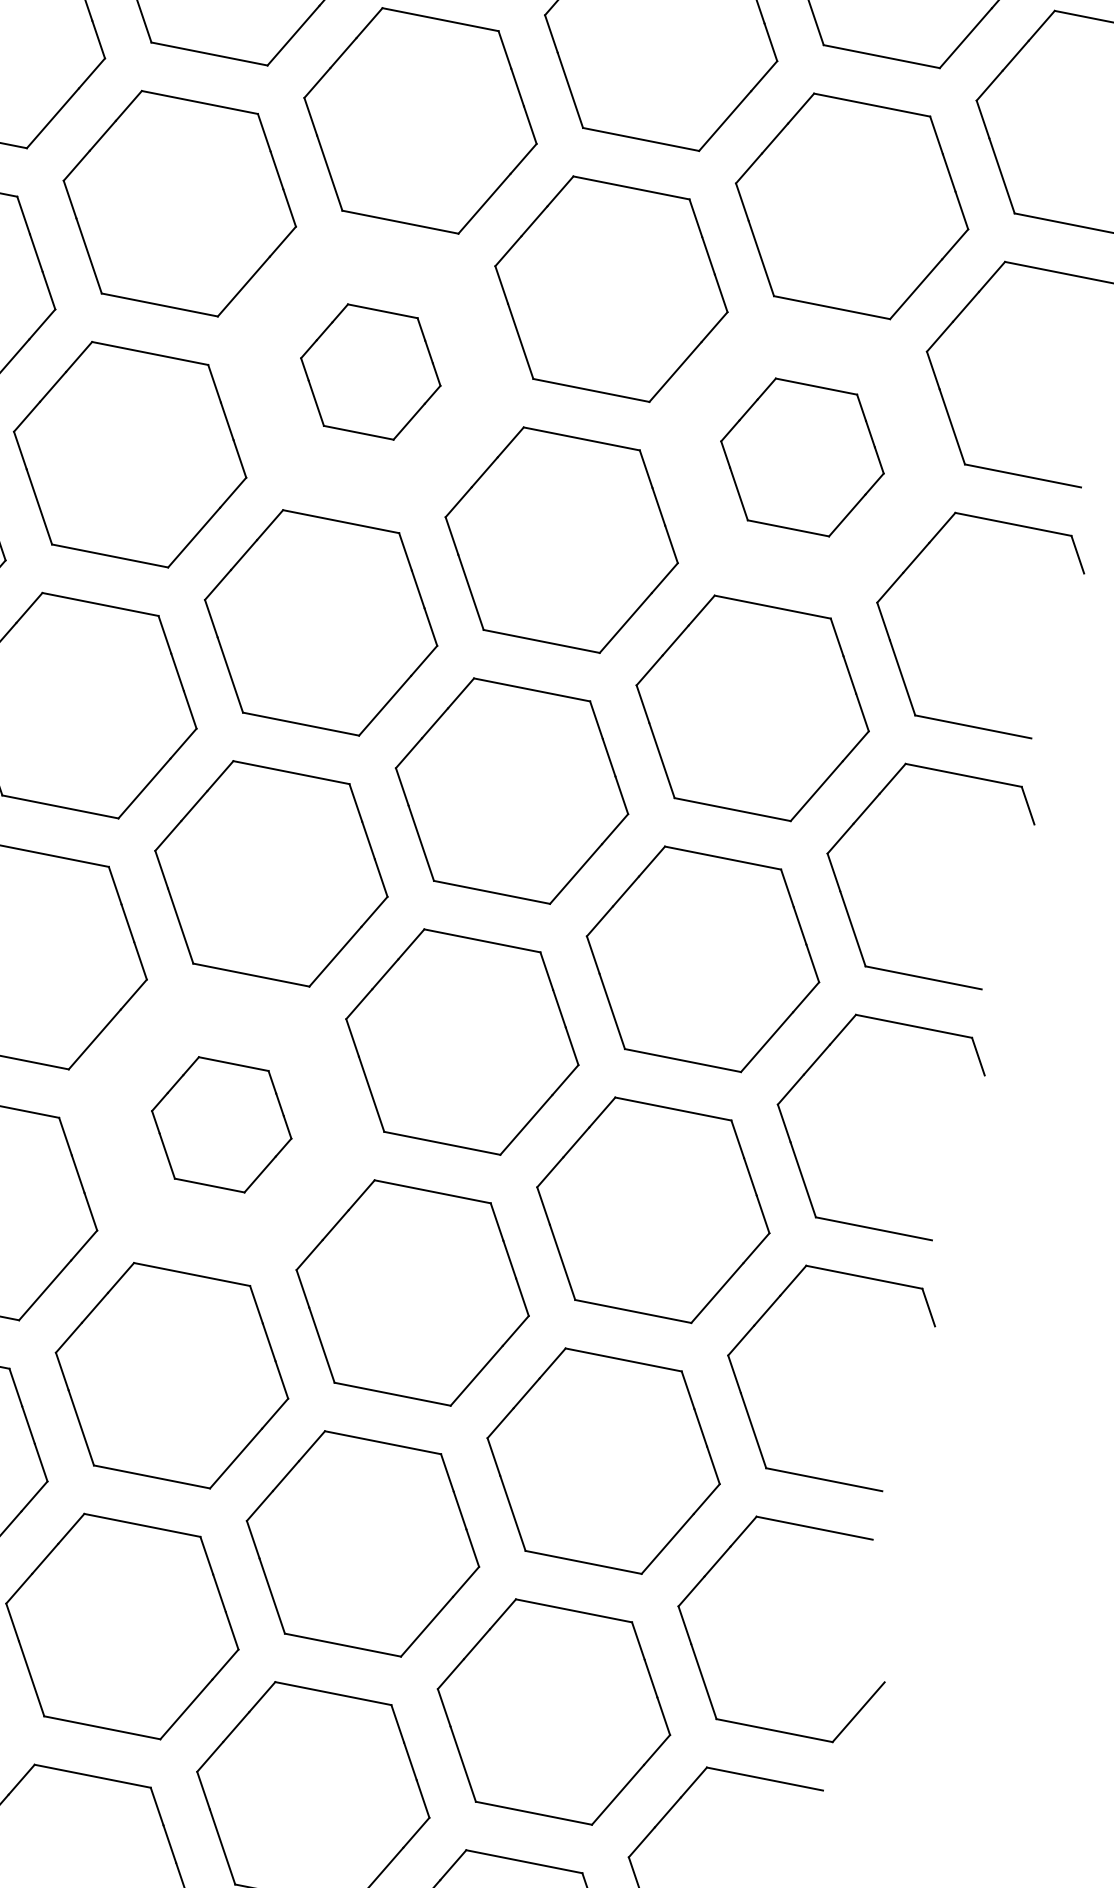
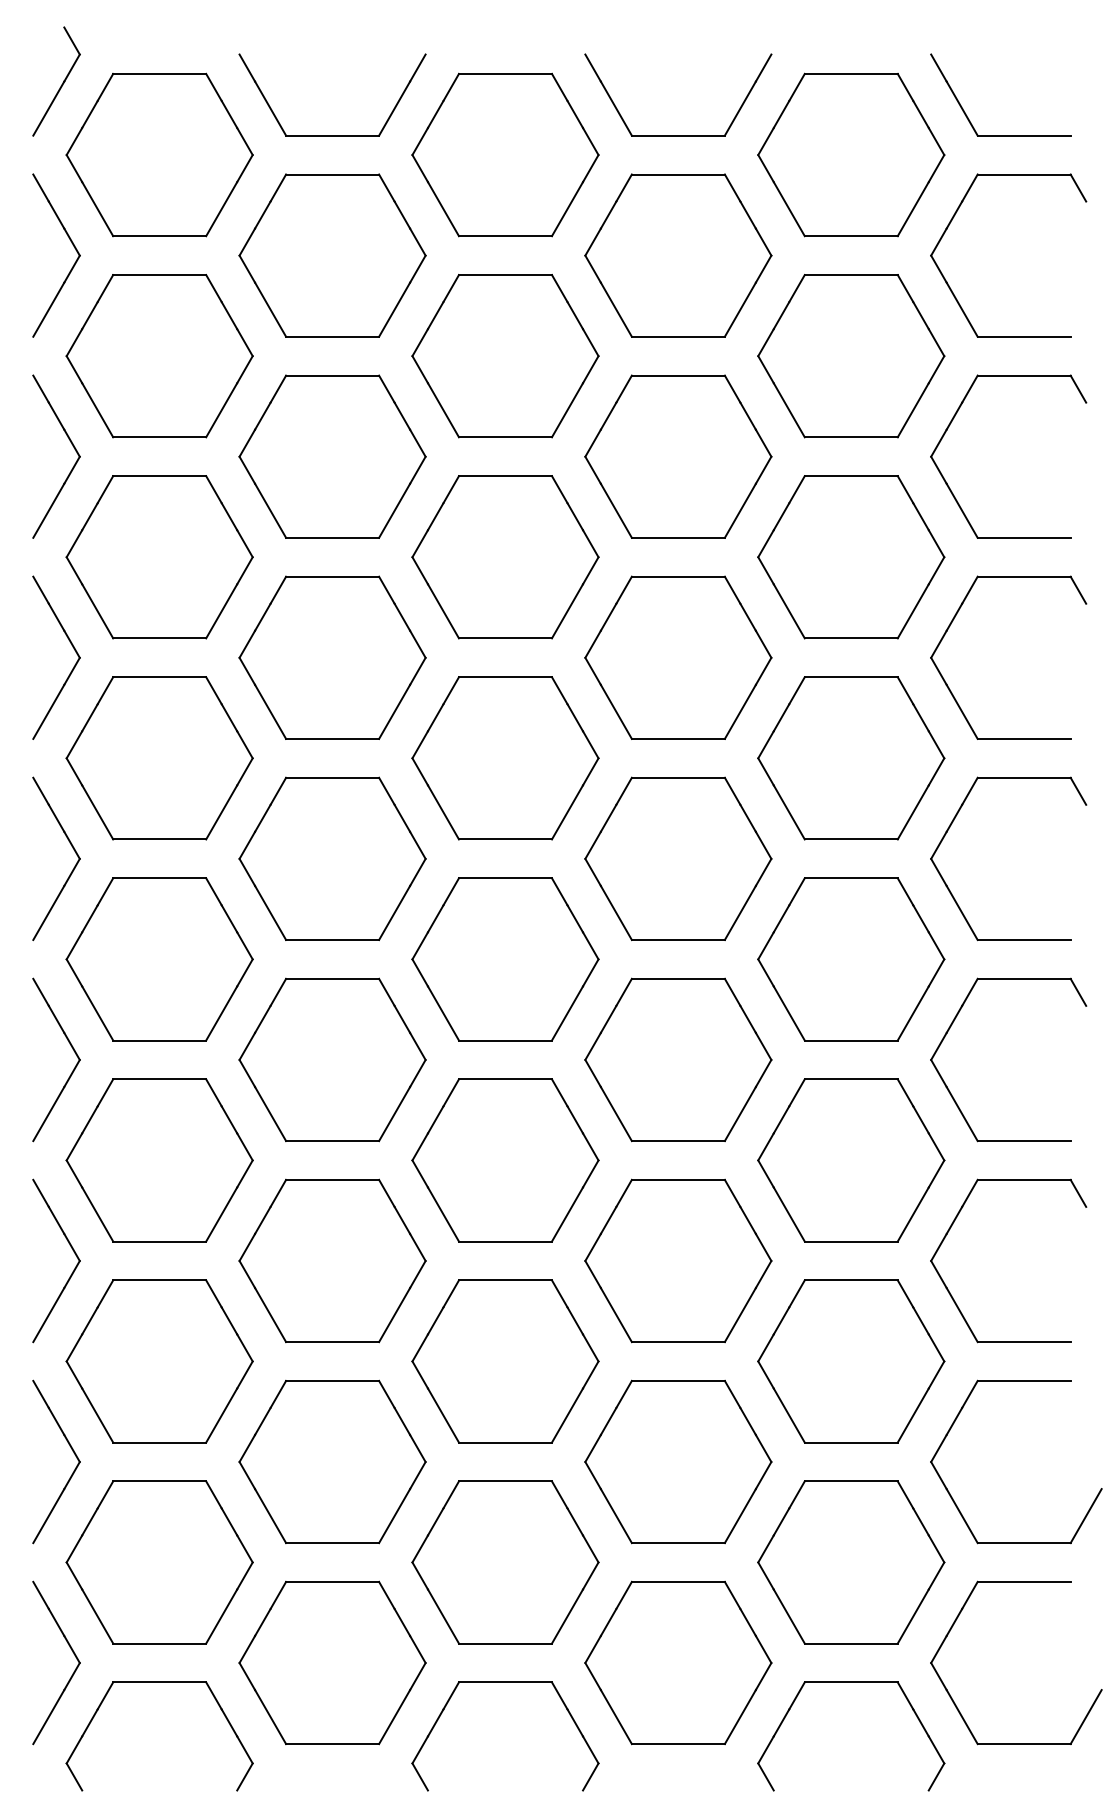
part: (370, 372) -> (505, 557), size x1.67
part: (802, 457) -> (851, 557), size x1.43
part: (221, 1124) -> (505, 1160), size x1.67

